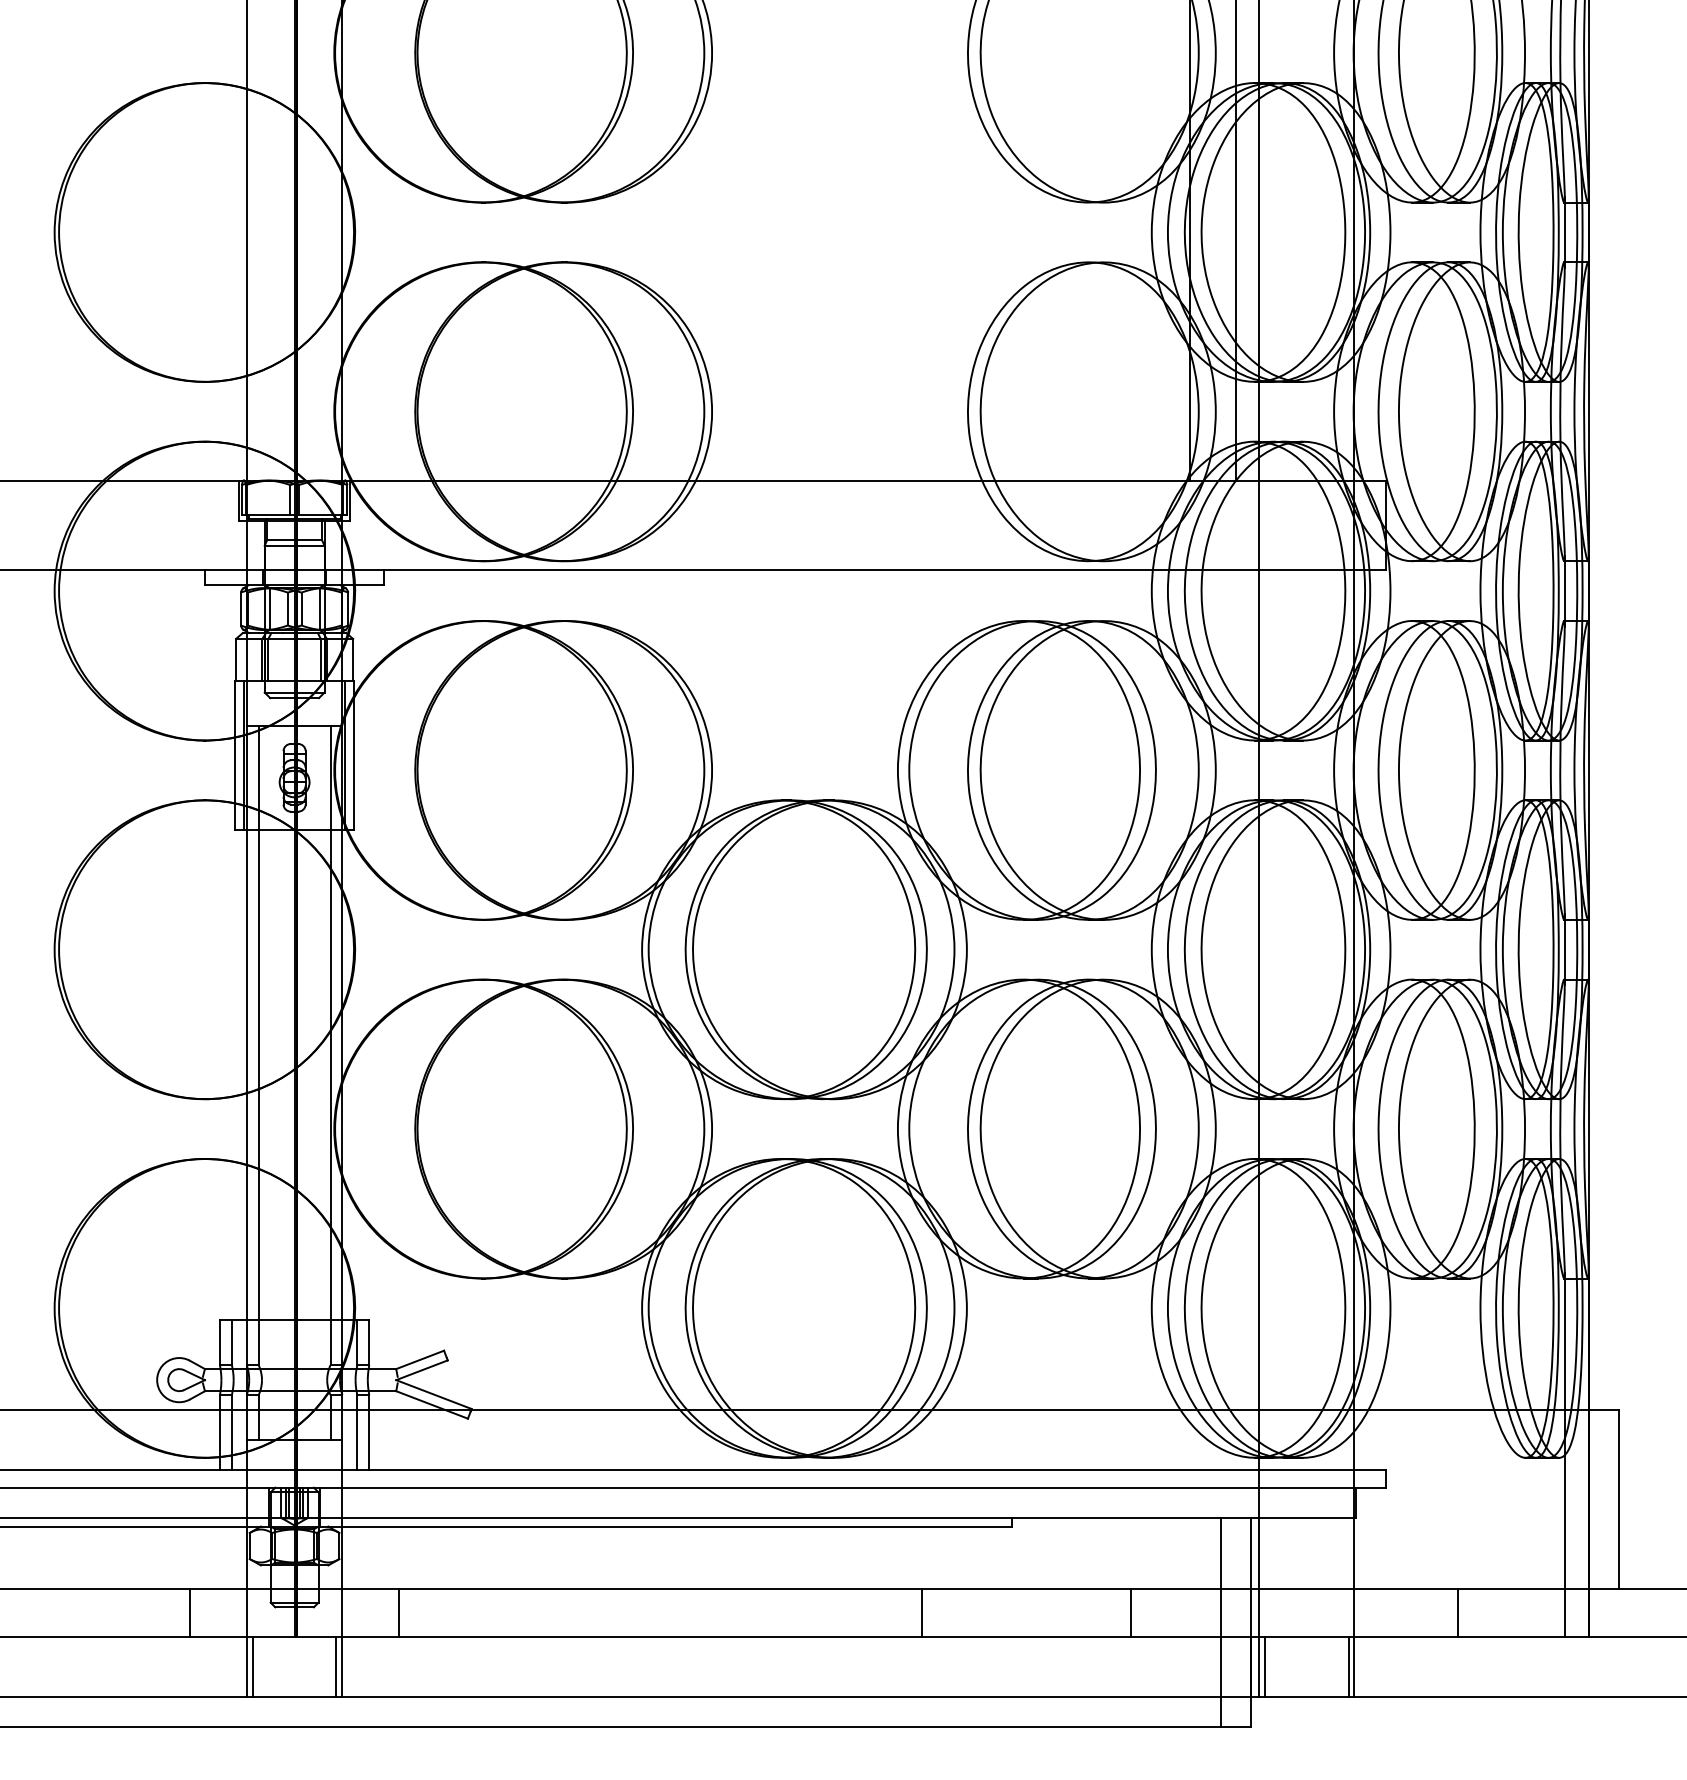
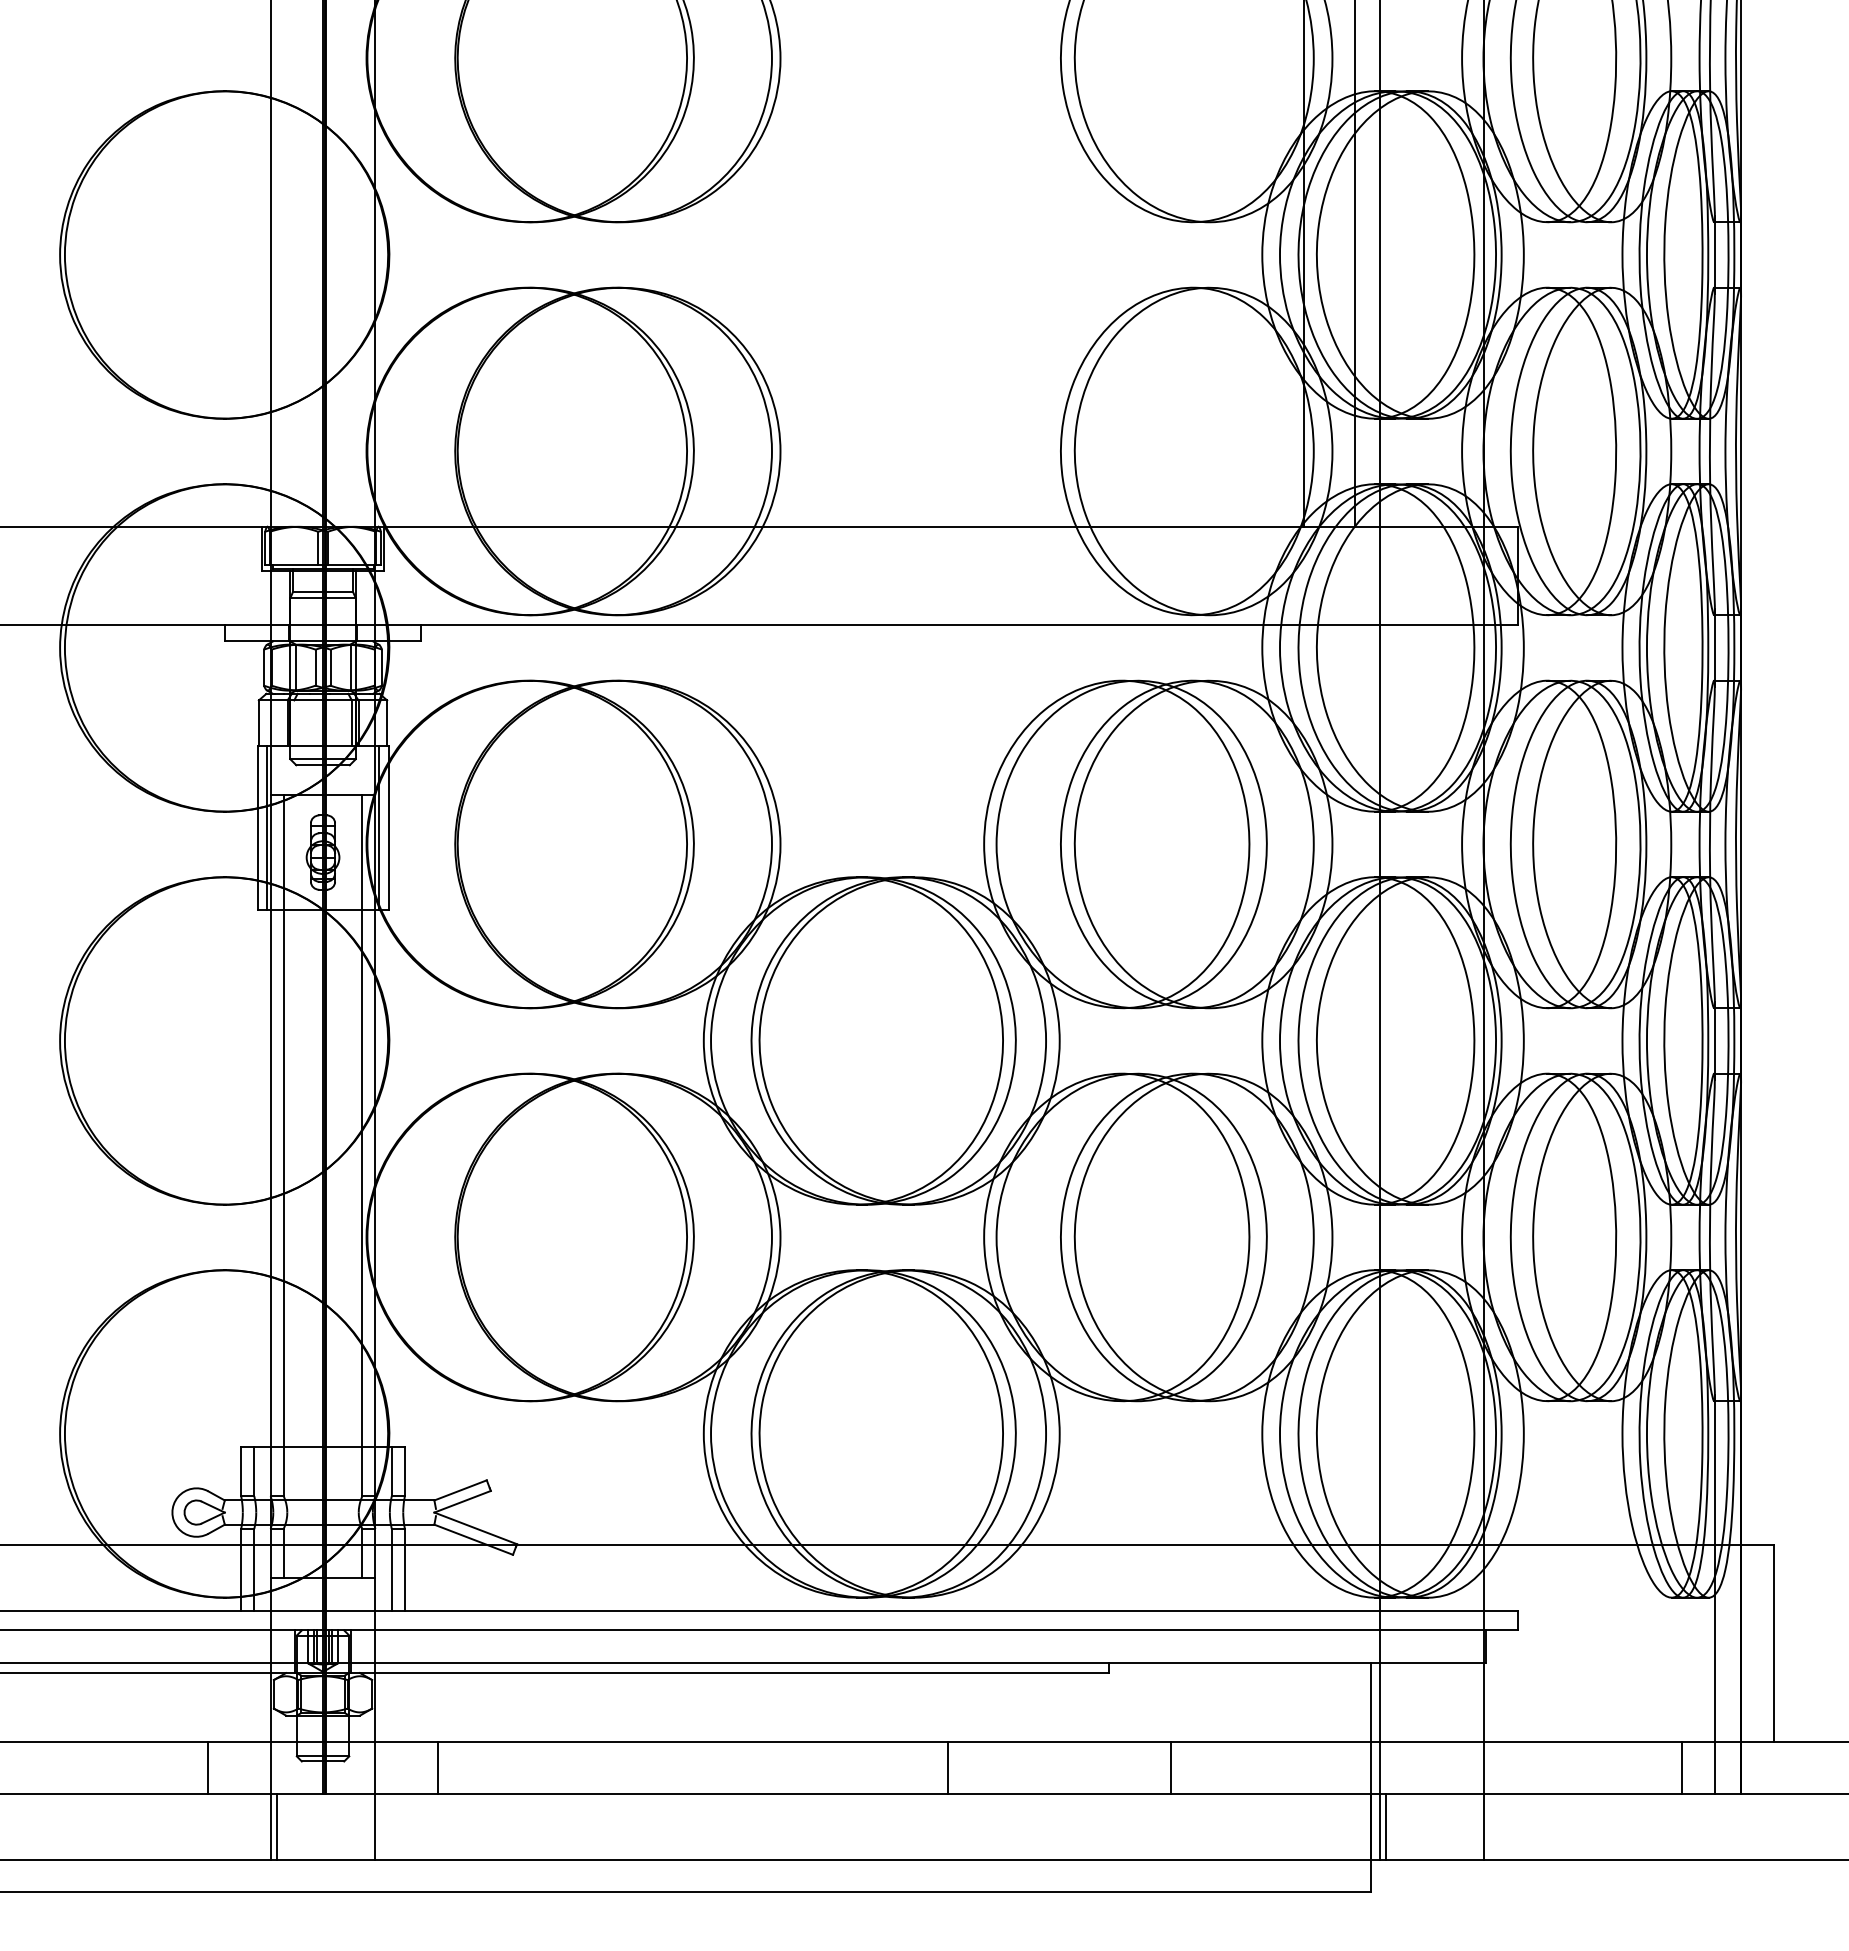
line: (268, 660) -> (294, 723), removed
line: (921, 1612) -> (947, 1767), moved
line: (1131, 1612) -> (1171, 1767), moved
line: (1458, 1612) -> (1682, 1767), moved
line: (1221, 1621) -> (1338, 1777), removed
line: (336, 1666) -> (368, 1826), removed
line: (1348, 1666) -> (1477, 1826), removed

